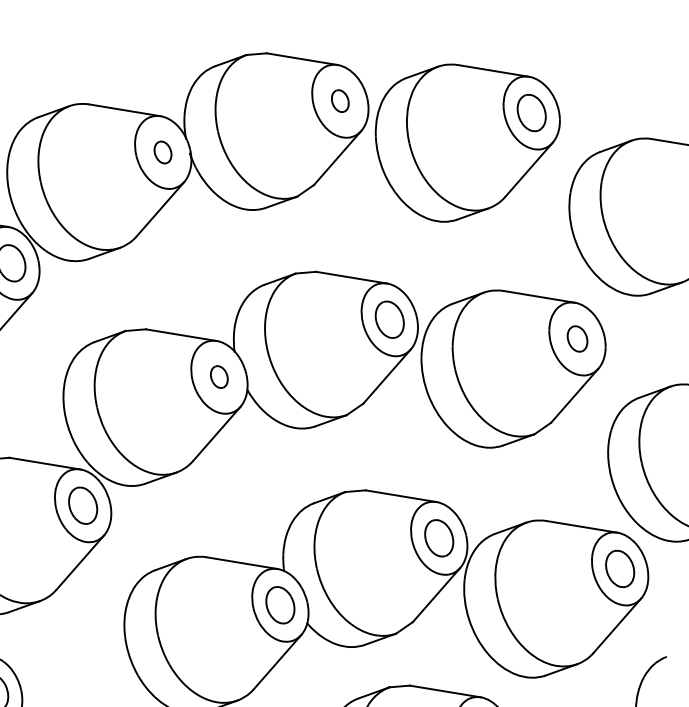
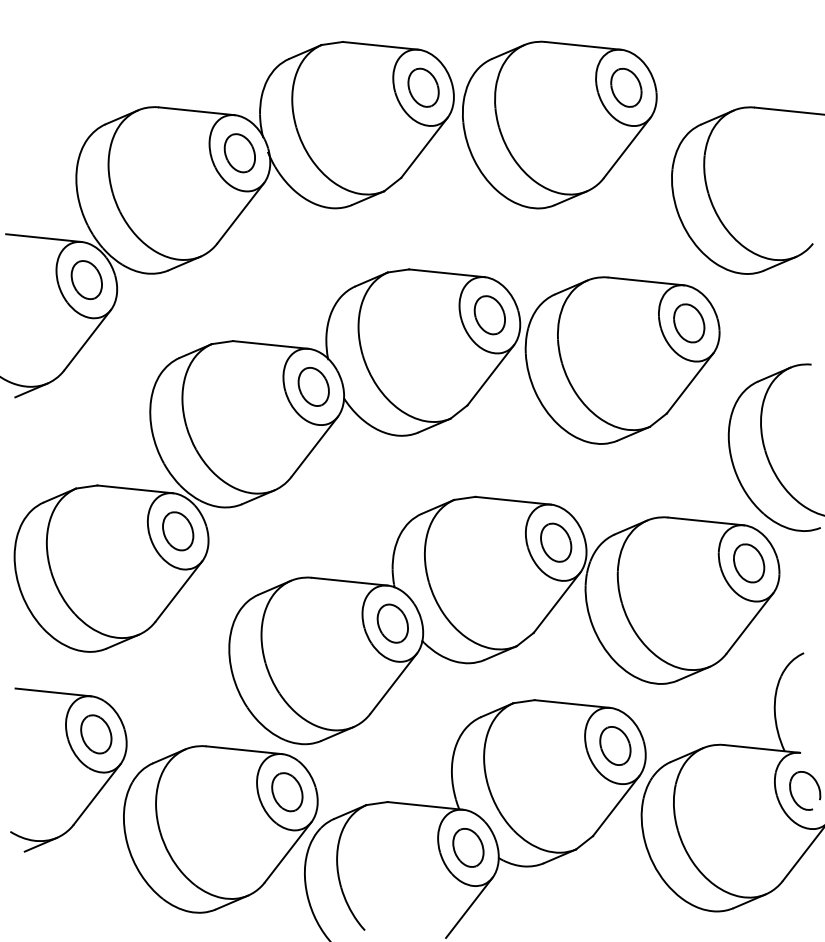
part: (340, 100) -> (423, 87), size x1.67
part: (162, 152) -> (239, 153), size x1.67
part: (577, 339) -> (689, 323), size x1.43
part: (219, 376) -> (313, 386), size x1.67

